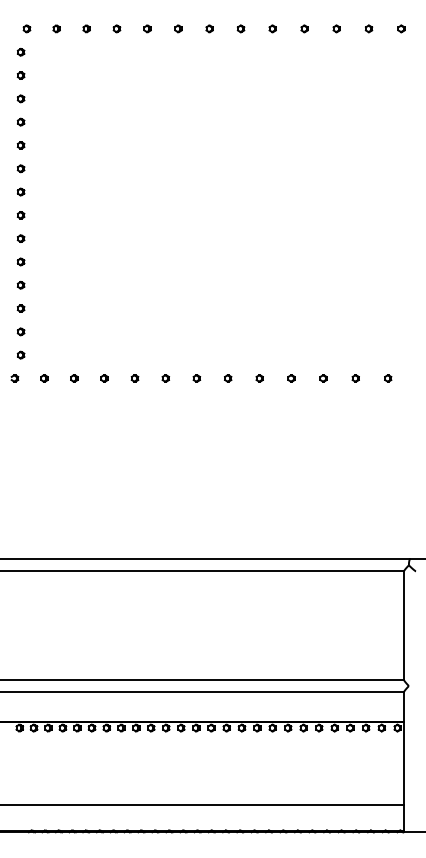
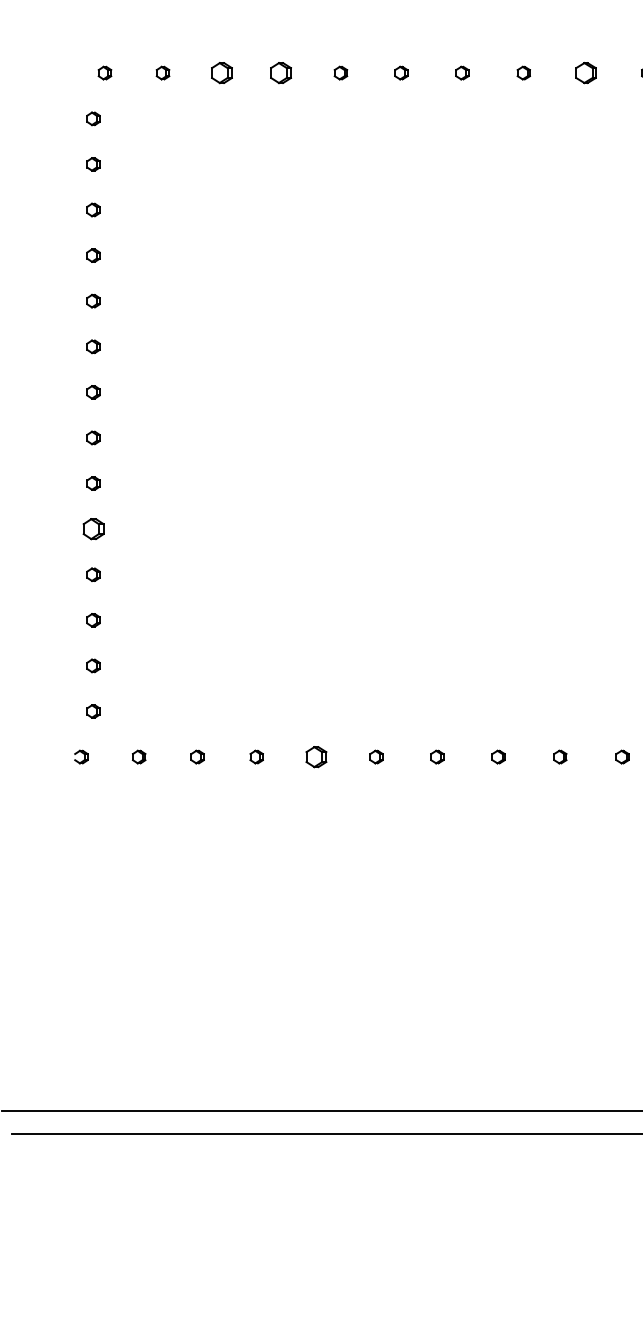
part: (86, 28) -> (221, 72), size x1.6
part: (116, 28) -> (280, 72), size x1.6
part: (272, 28) -> (585, 72), size x1.6
part: (20, 261) -> (92, 528), size x1.6
part: (134, 378) -> (315, 757), size x1.6

